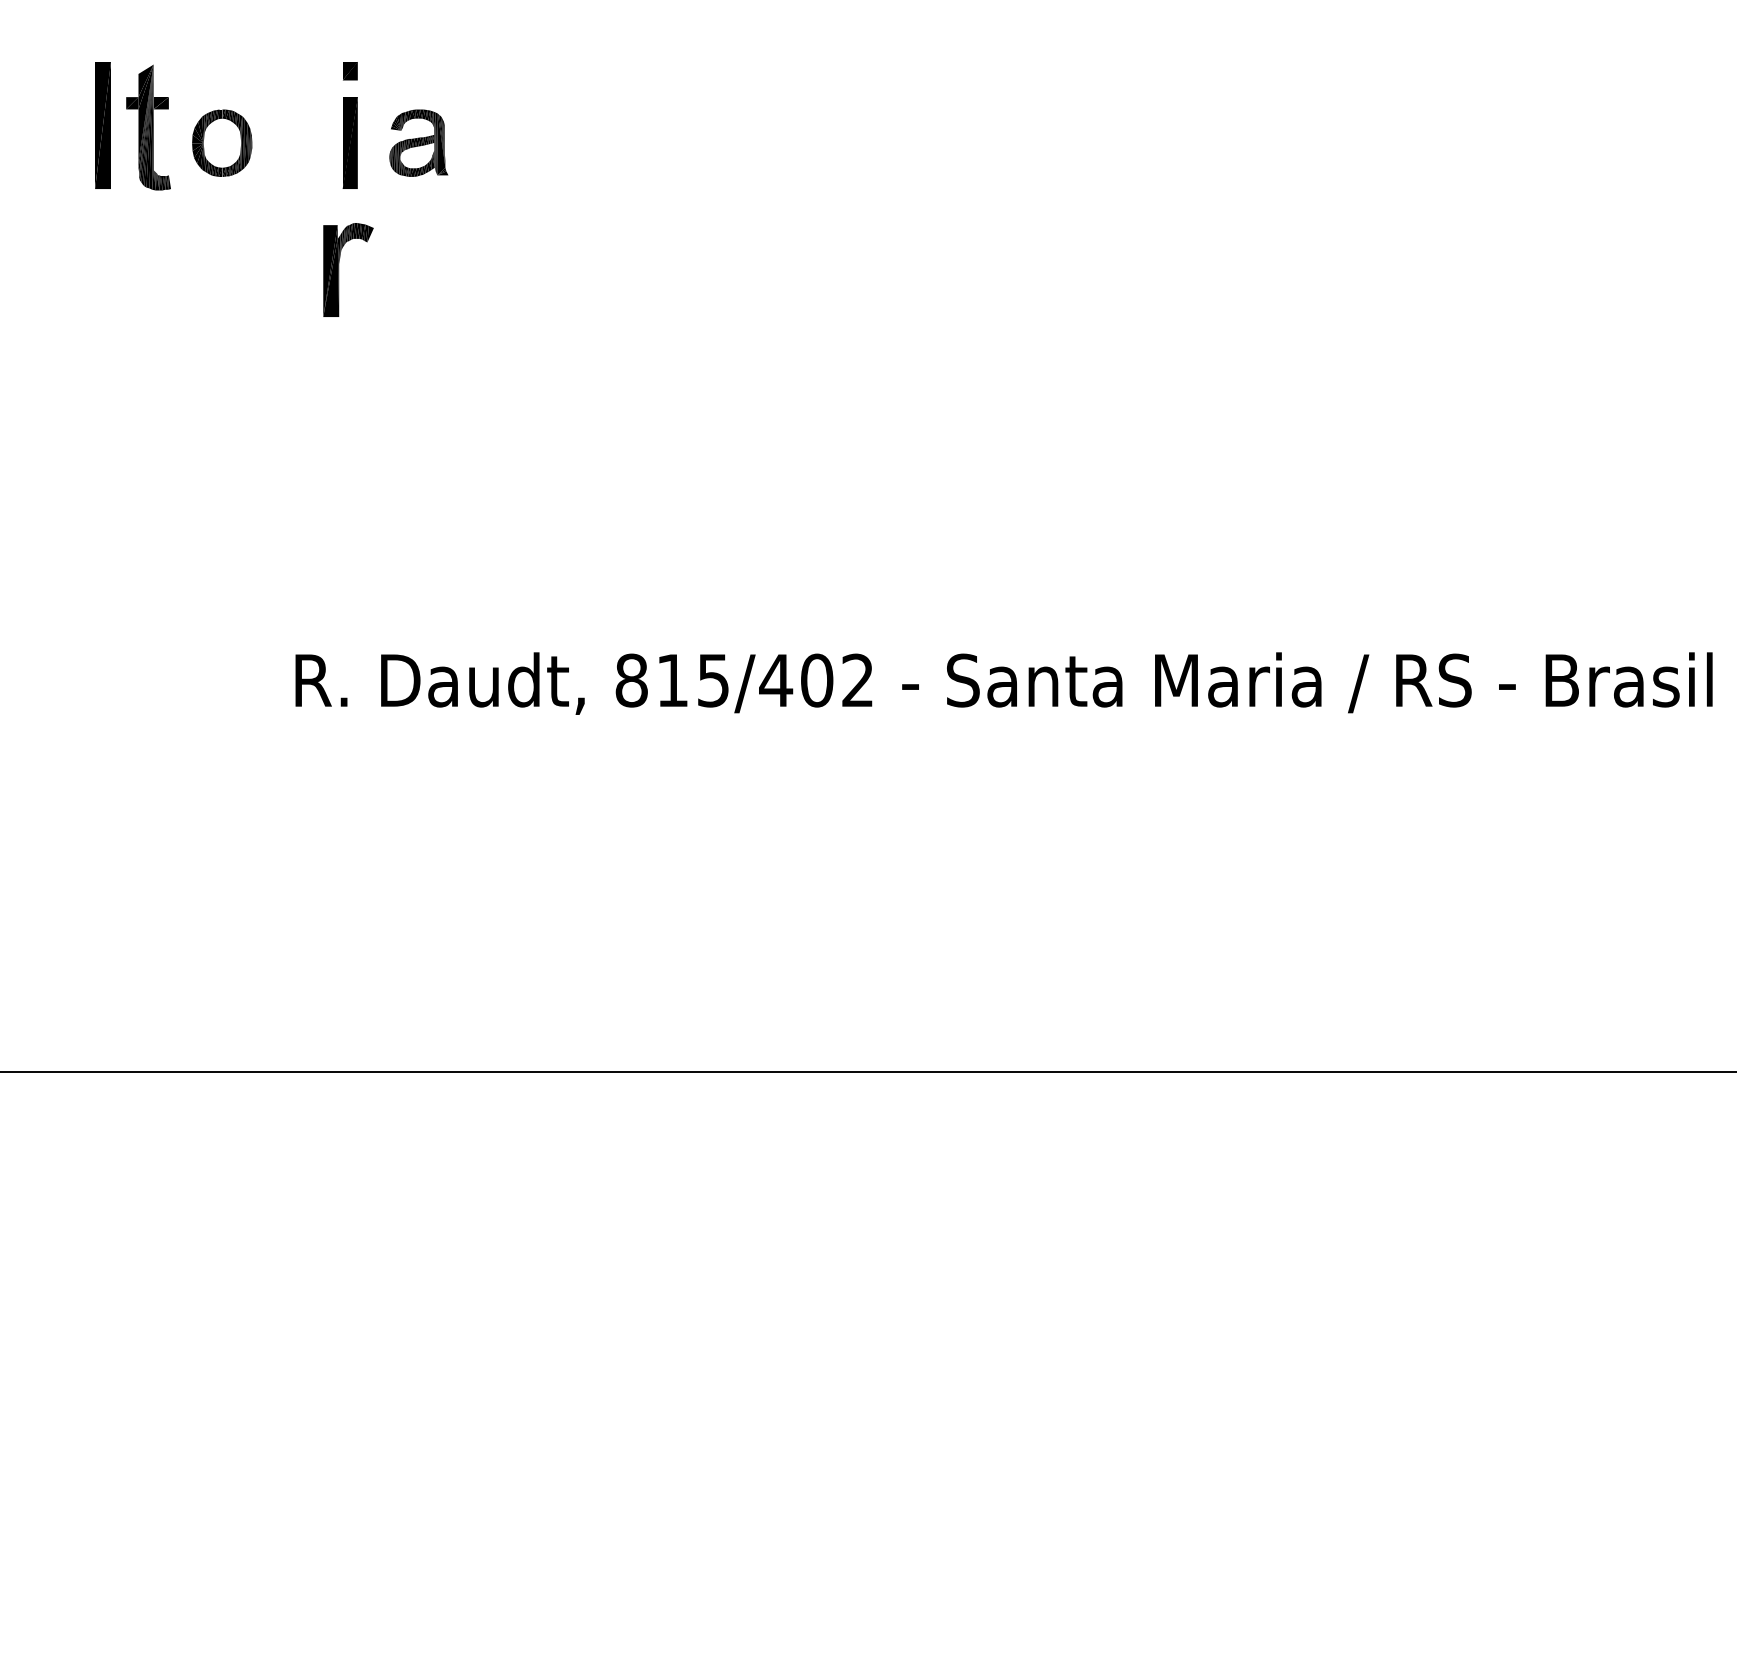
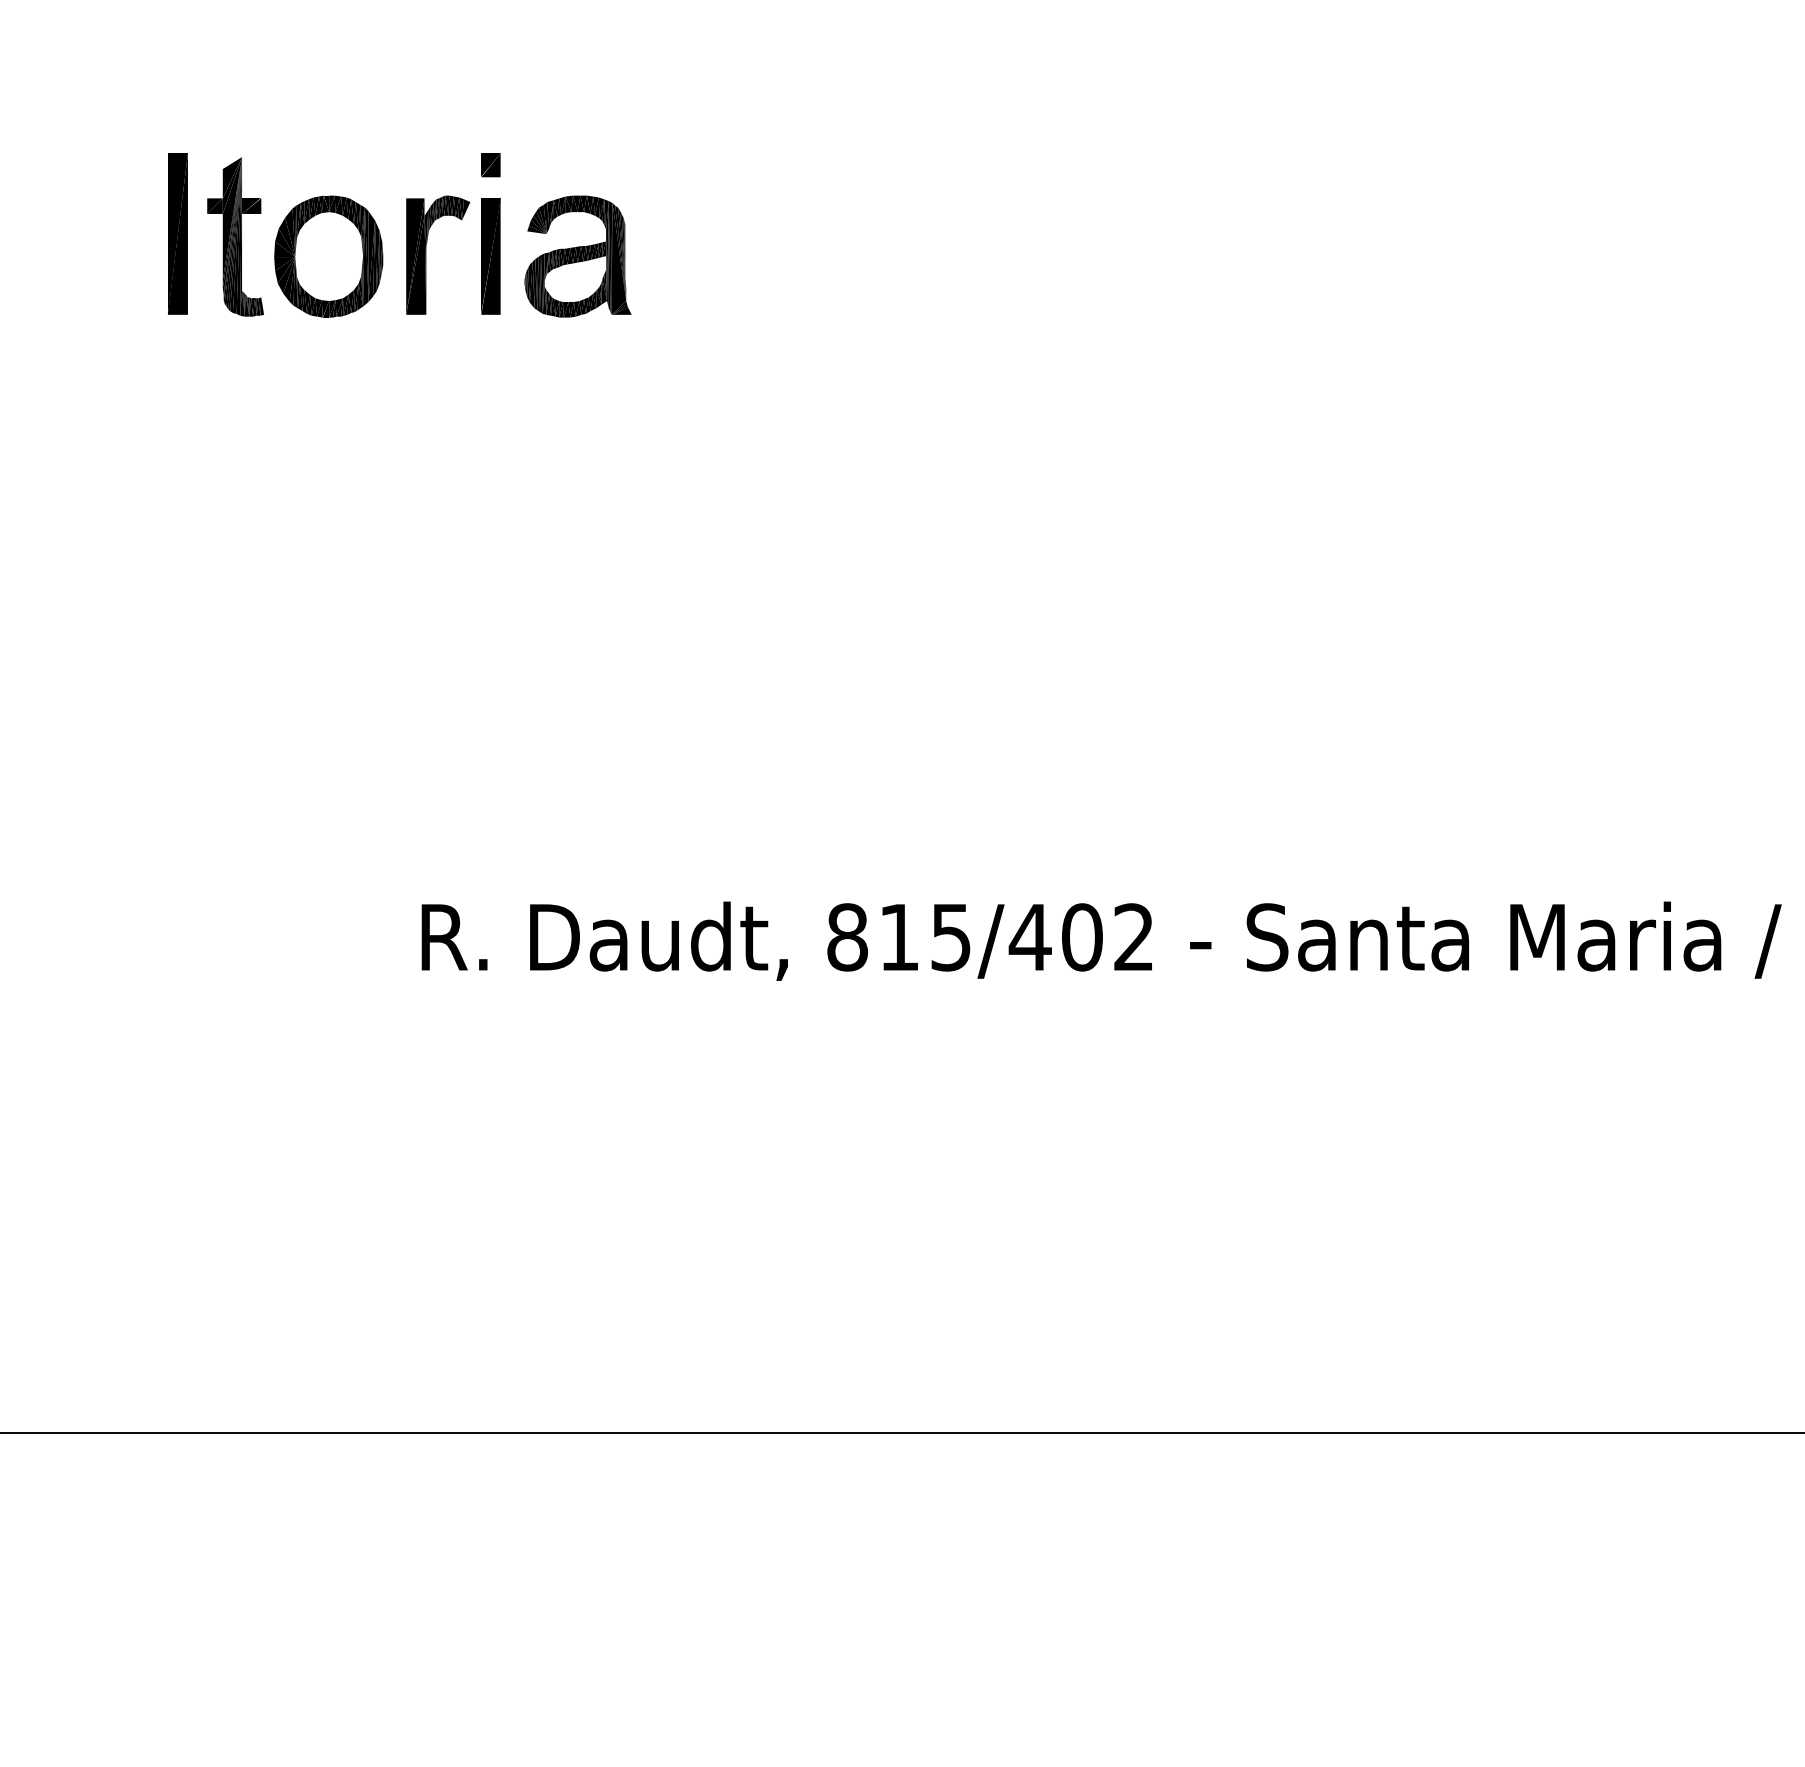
part: (222, 143) -> (329, 257), size x1.43
part: (418, 143) -> (577, 257), size x1.43
part: (339, 269) -> (426, 254), moved

